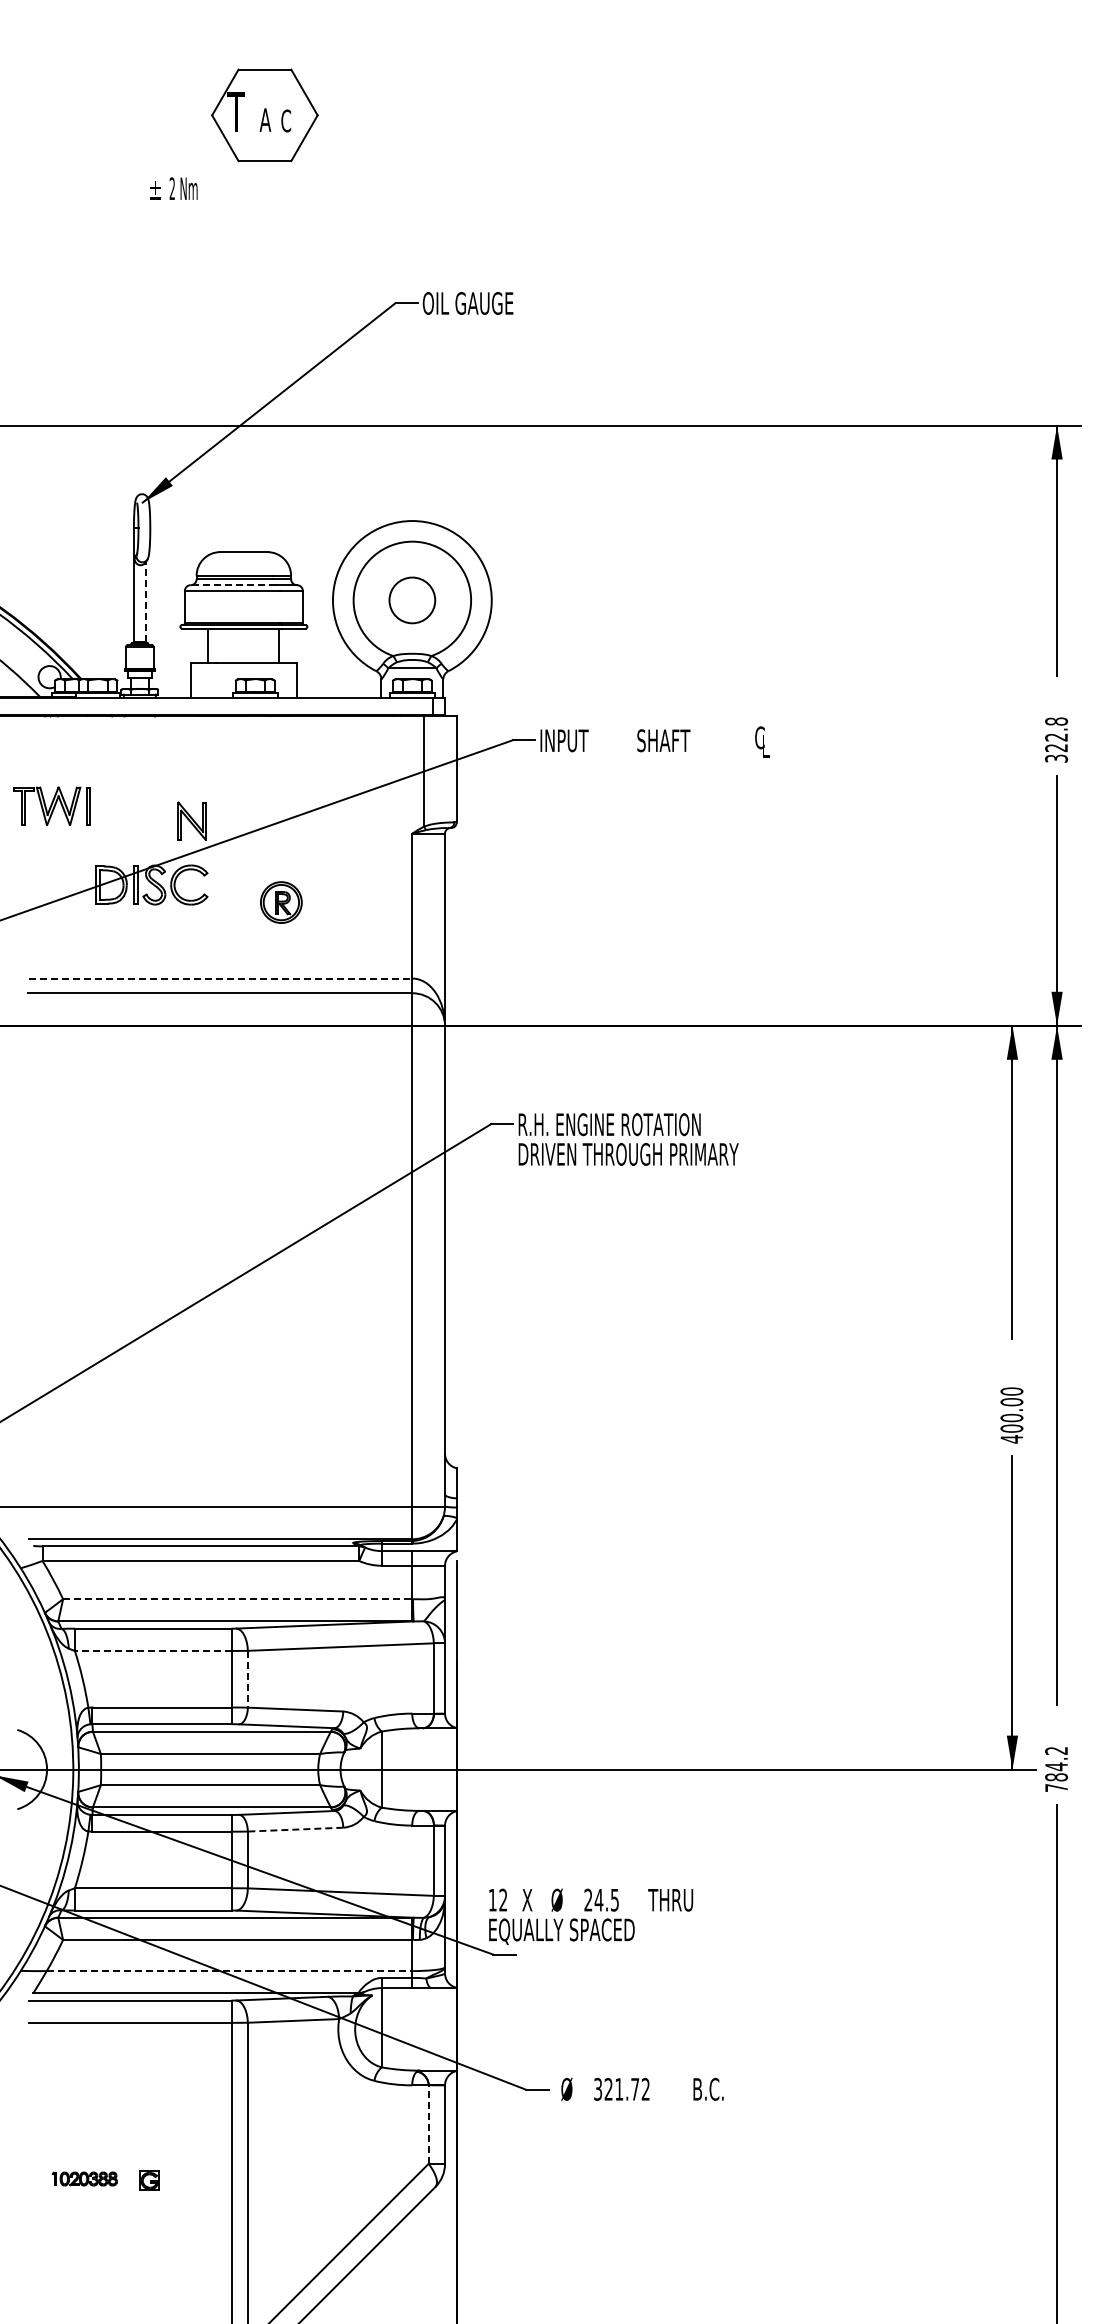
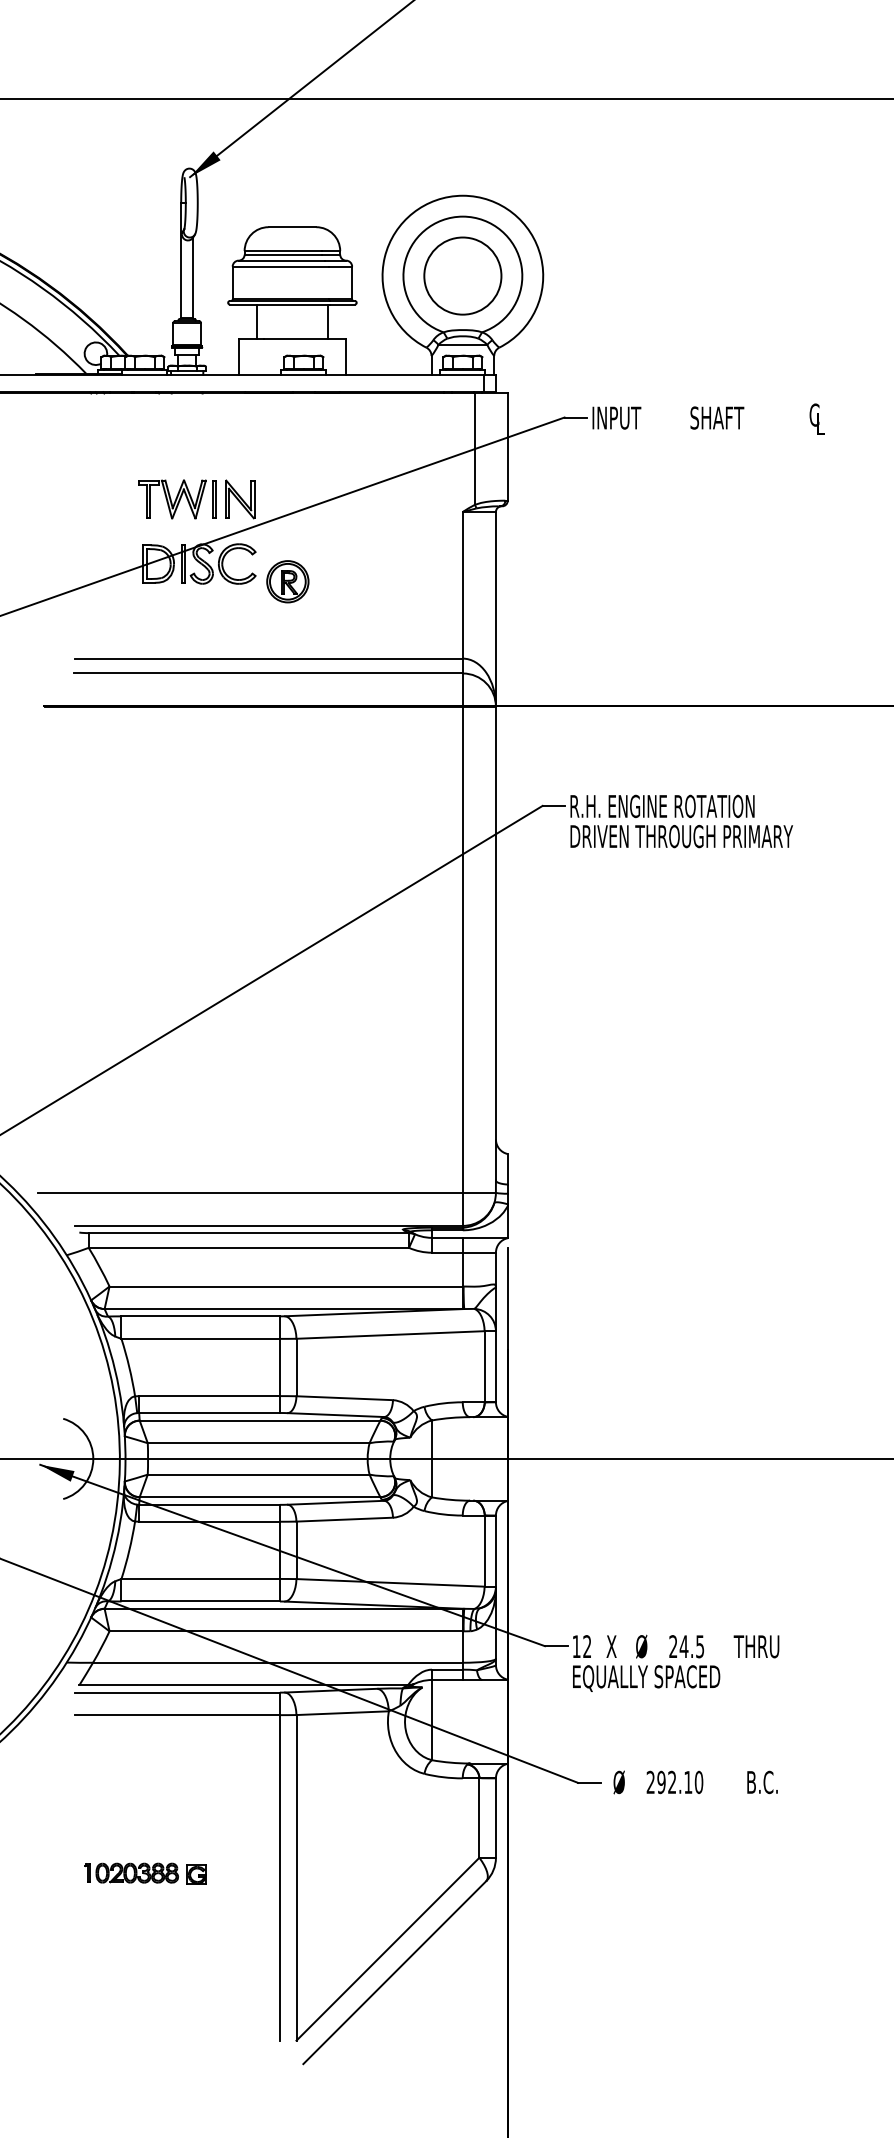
line: (233, 585) -> (281, 260), dashed -> solid
circle: (412, 600) -> (463, 276), size x1.67
line: (145, 602) -> (192, 278), dashed -> solid
part: (51, 805) -> (176, 498), moved
part: (281, 902) -> (287, 581), moved
line: (220, 978) -> (268, 658), dashed -> solid
line: (237, 1599) -> (285, 1286), dashed -> solid
line: (152, 1650) -> (199, 1338), dashed -> solid
line: (247, 1679) -> (296, 1367), dashed -> solid
line: (295, 1829) -> (344, 1519), dashed -> solid
text: (591, 1916) -> (676, 1663), moved
line: (229, 1971) -> (277, 1663), dashed -> solid
text: (621, 2088) -> (674, 1781), 321.72 -> 292.10
line: (428, 2124) -> (479, 1817), dashed -> solid
part: (84, 2178) -> (131, 1872), size x1.43

